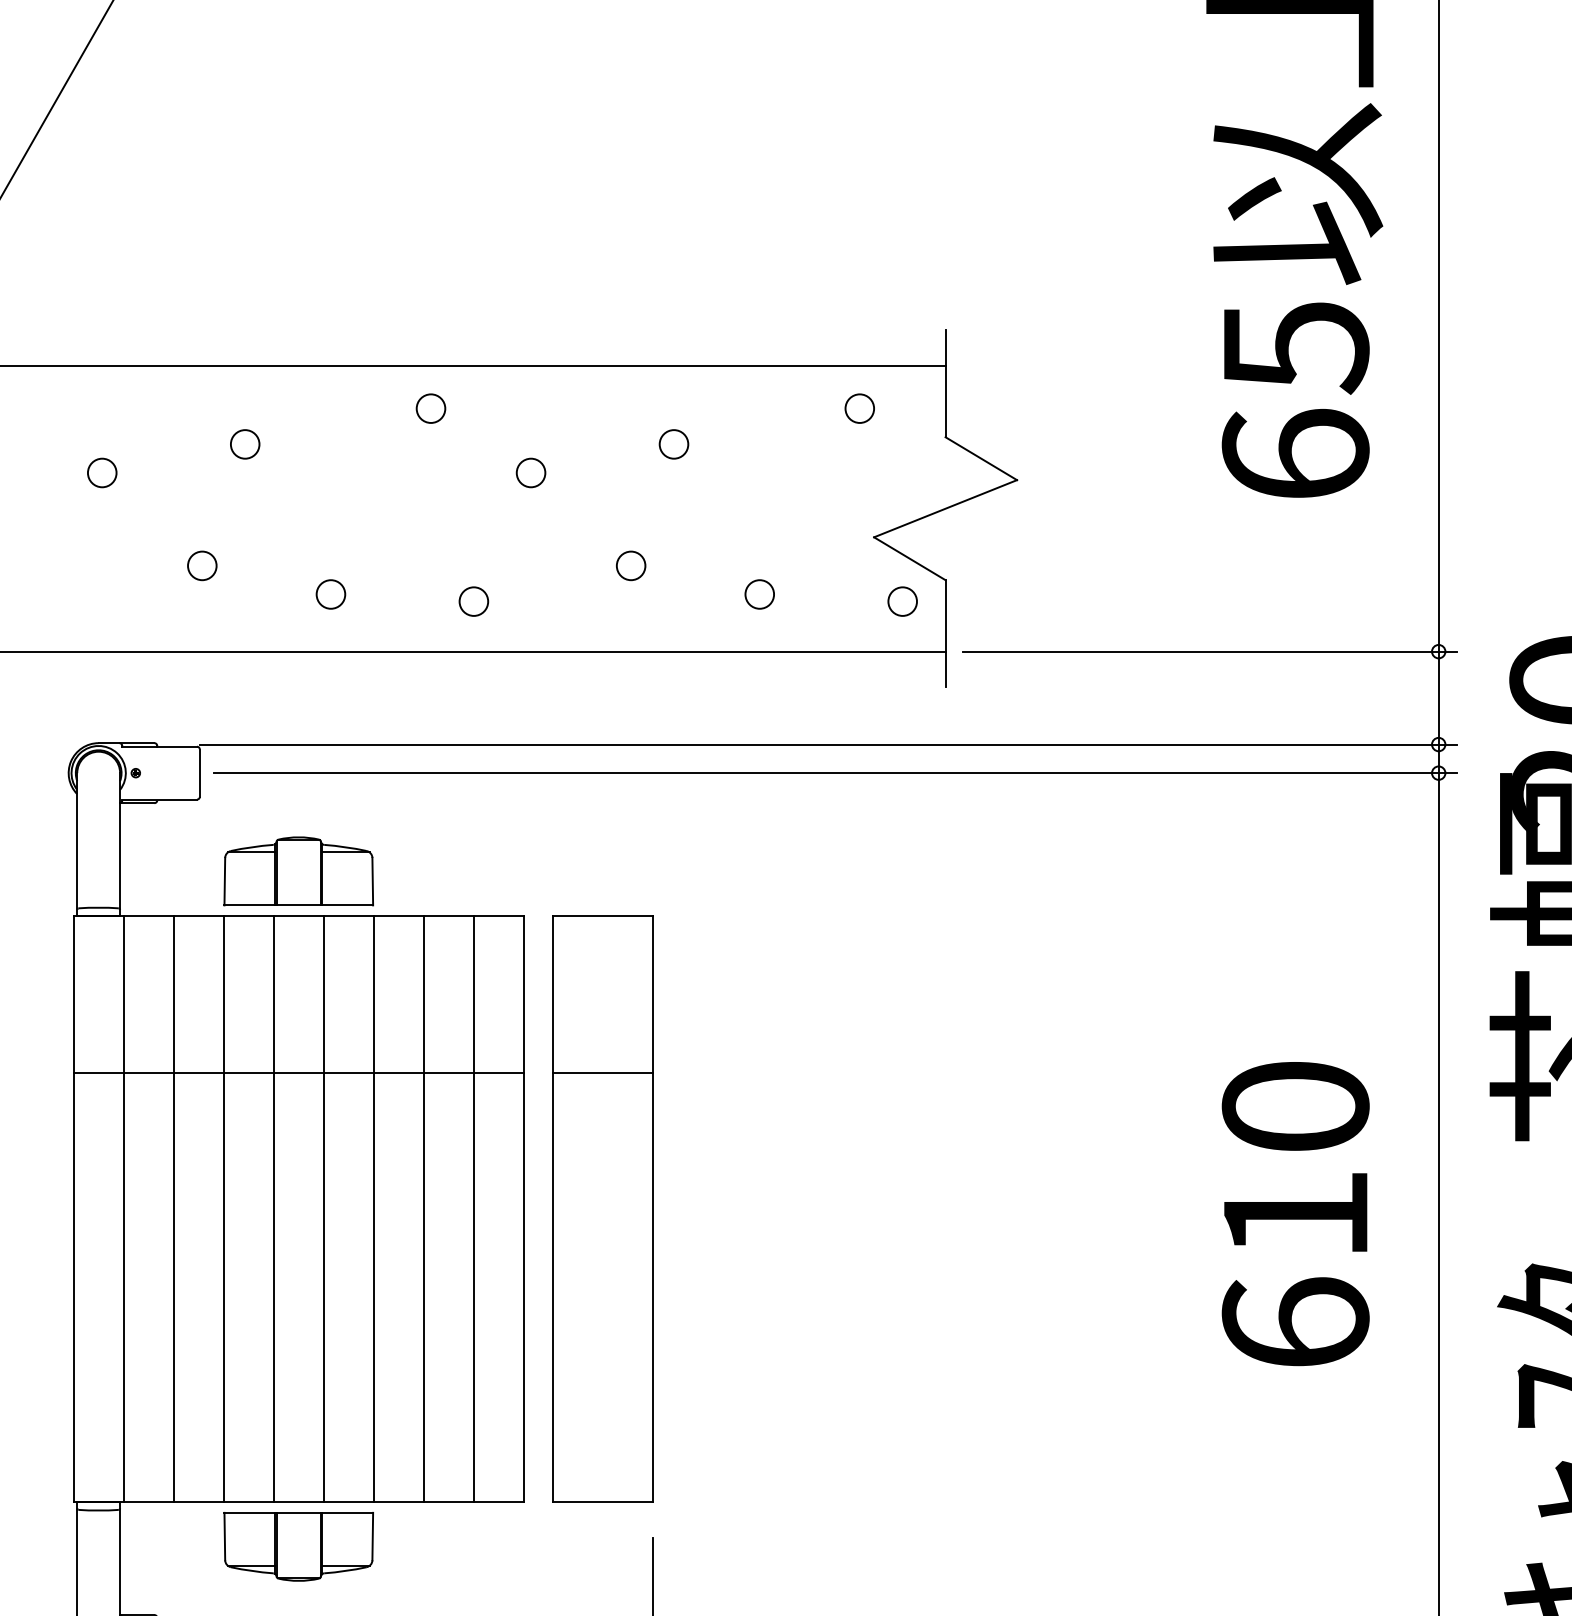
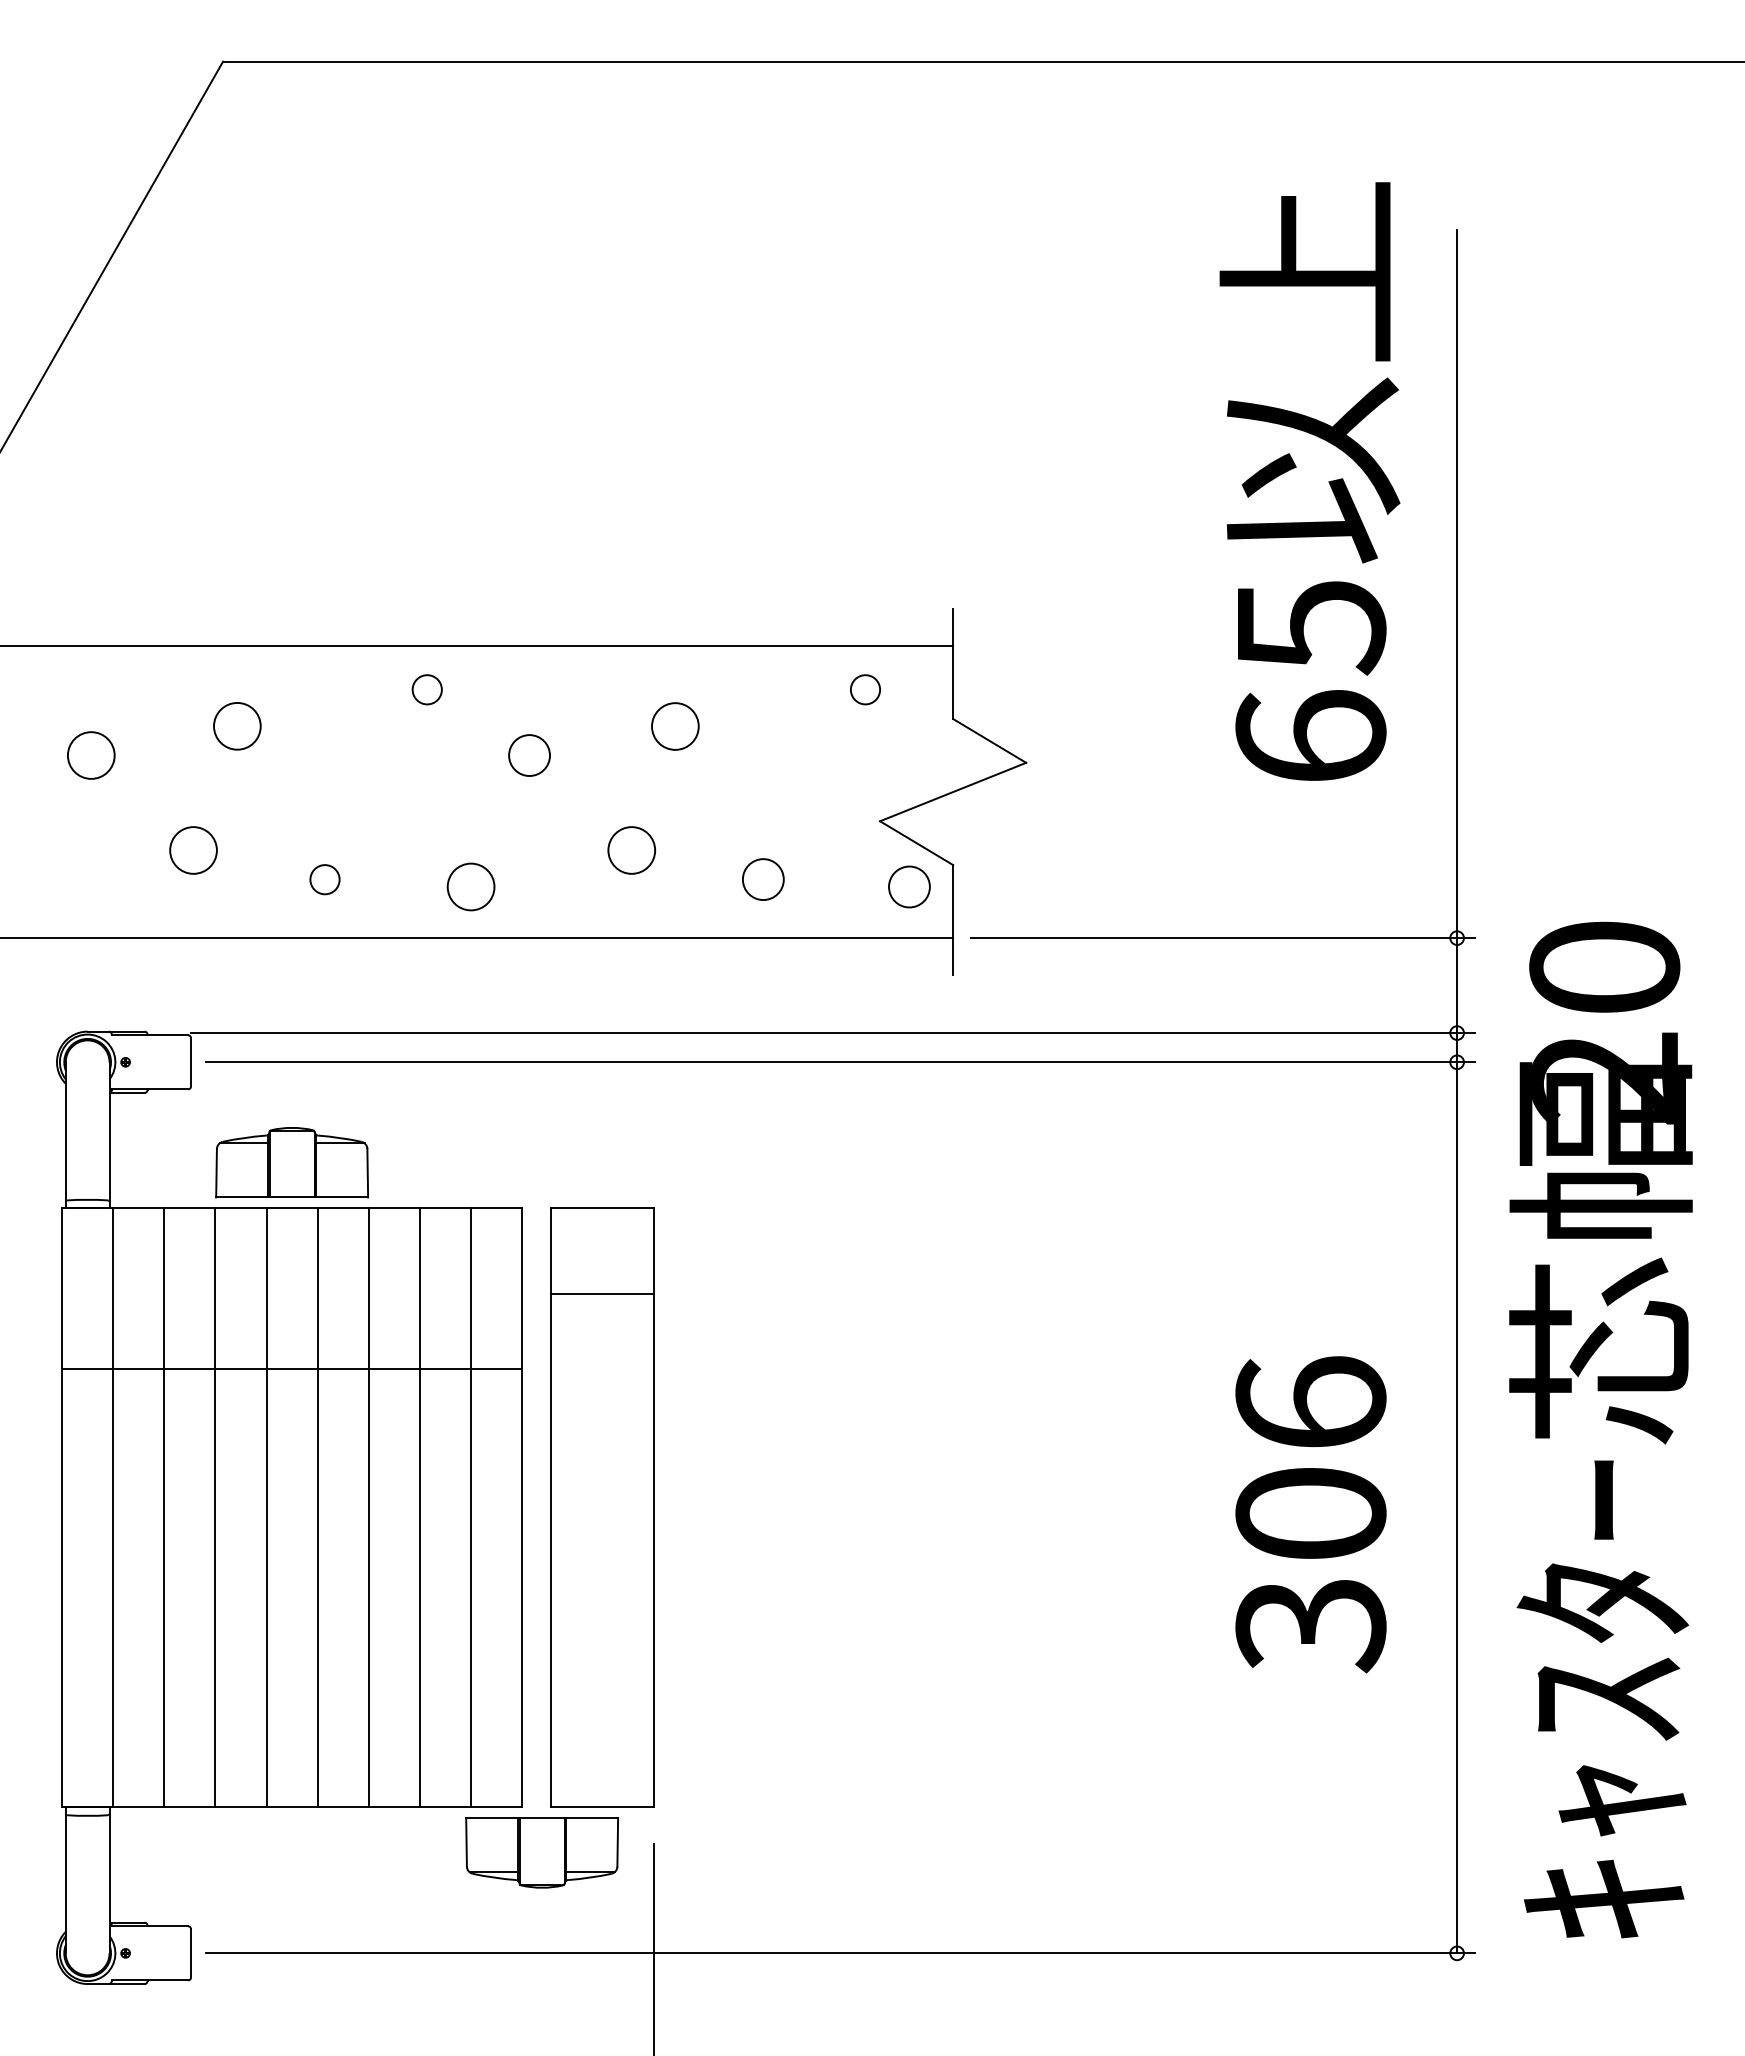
circle: (244, 443) -> (236, 725), size x1.6
circle: (673, 443) -> (675, 725), size x1.6
circle: (101, 472) -> (90, 755), size x1.6
circle: (531, 472) -> (529, 755), size x1.4
circle: (202, 565) -> (193, 850), size x1.6
circle: (630, 565) -> (631, 850), size x1.6
circle: (759, 594) -> (762, 879), size x1.4
circle: (473, 601) -> (470, 886), size x1.6
circle: (901, 601) -> (908, 886), size x1.4
line: (602, 1073) -> (602, 1294), moved
text: (1295, 1215) -> (1310, 1514), 610 -> 306
part: (298, 1546) -> (541, 1852), moved

